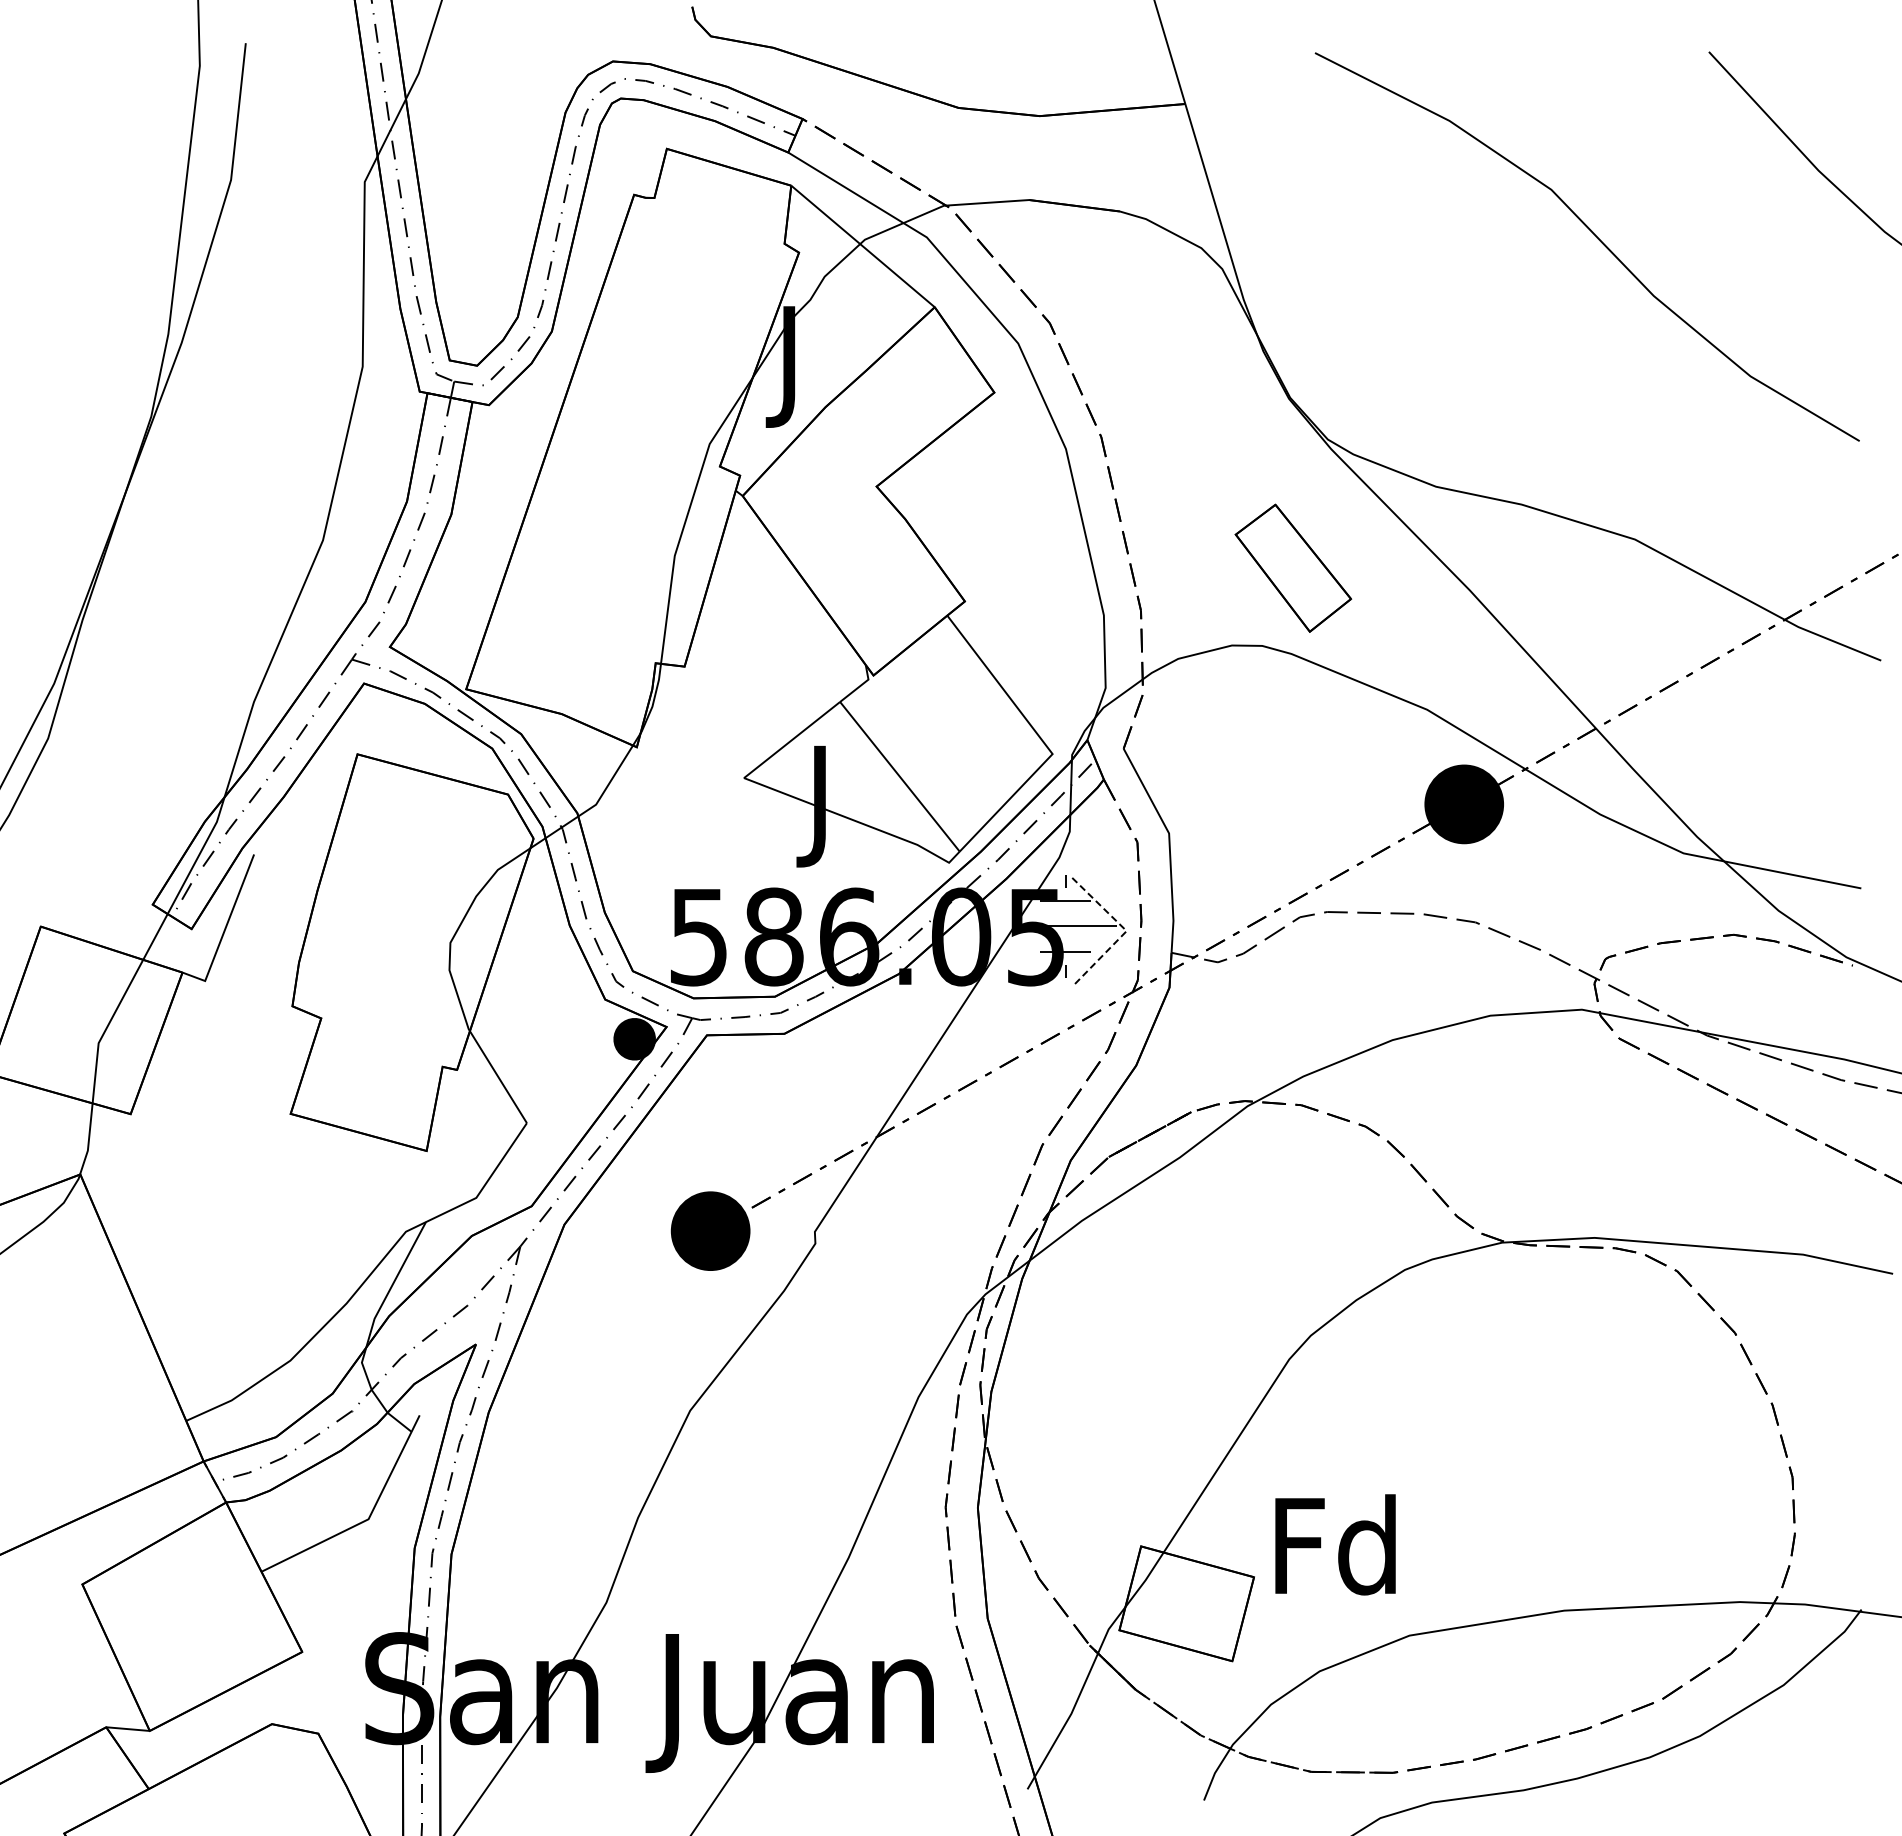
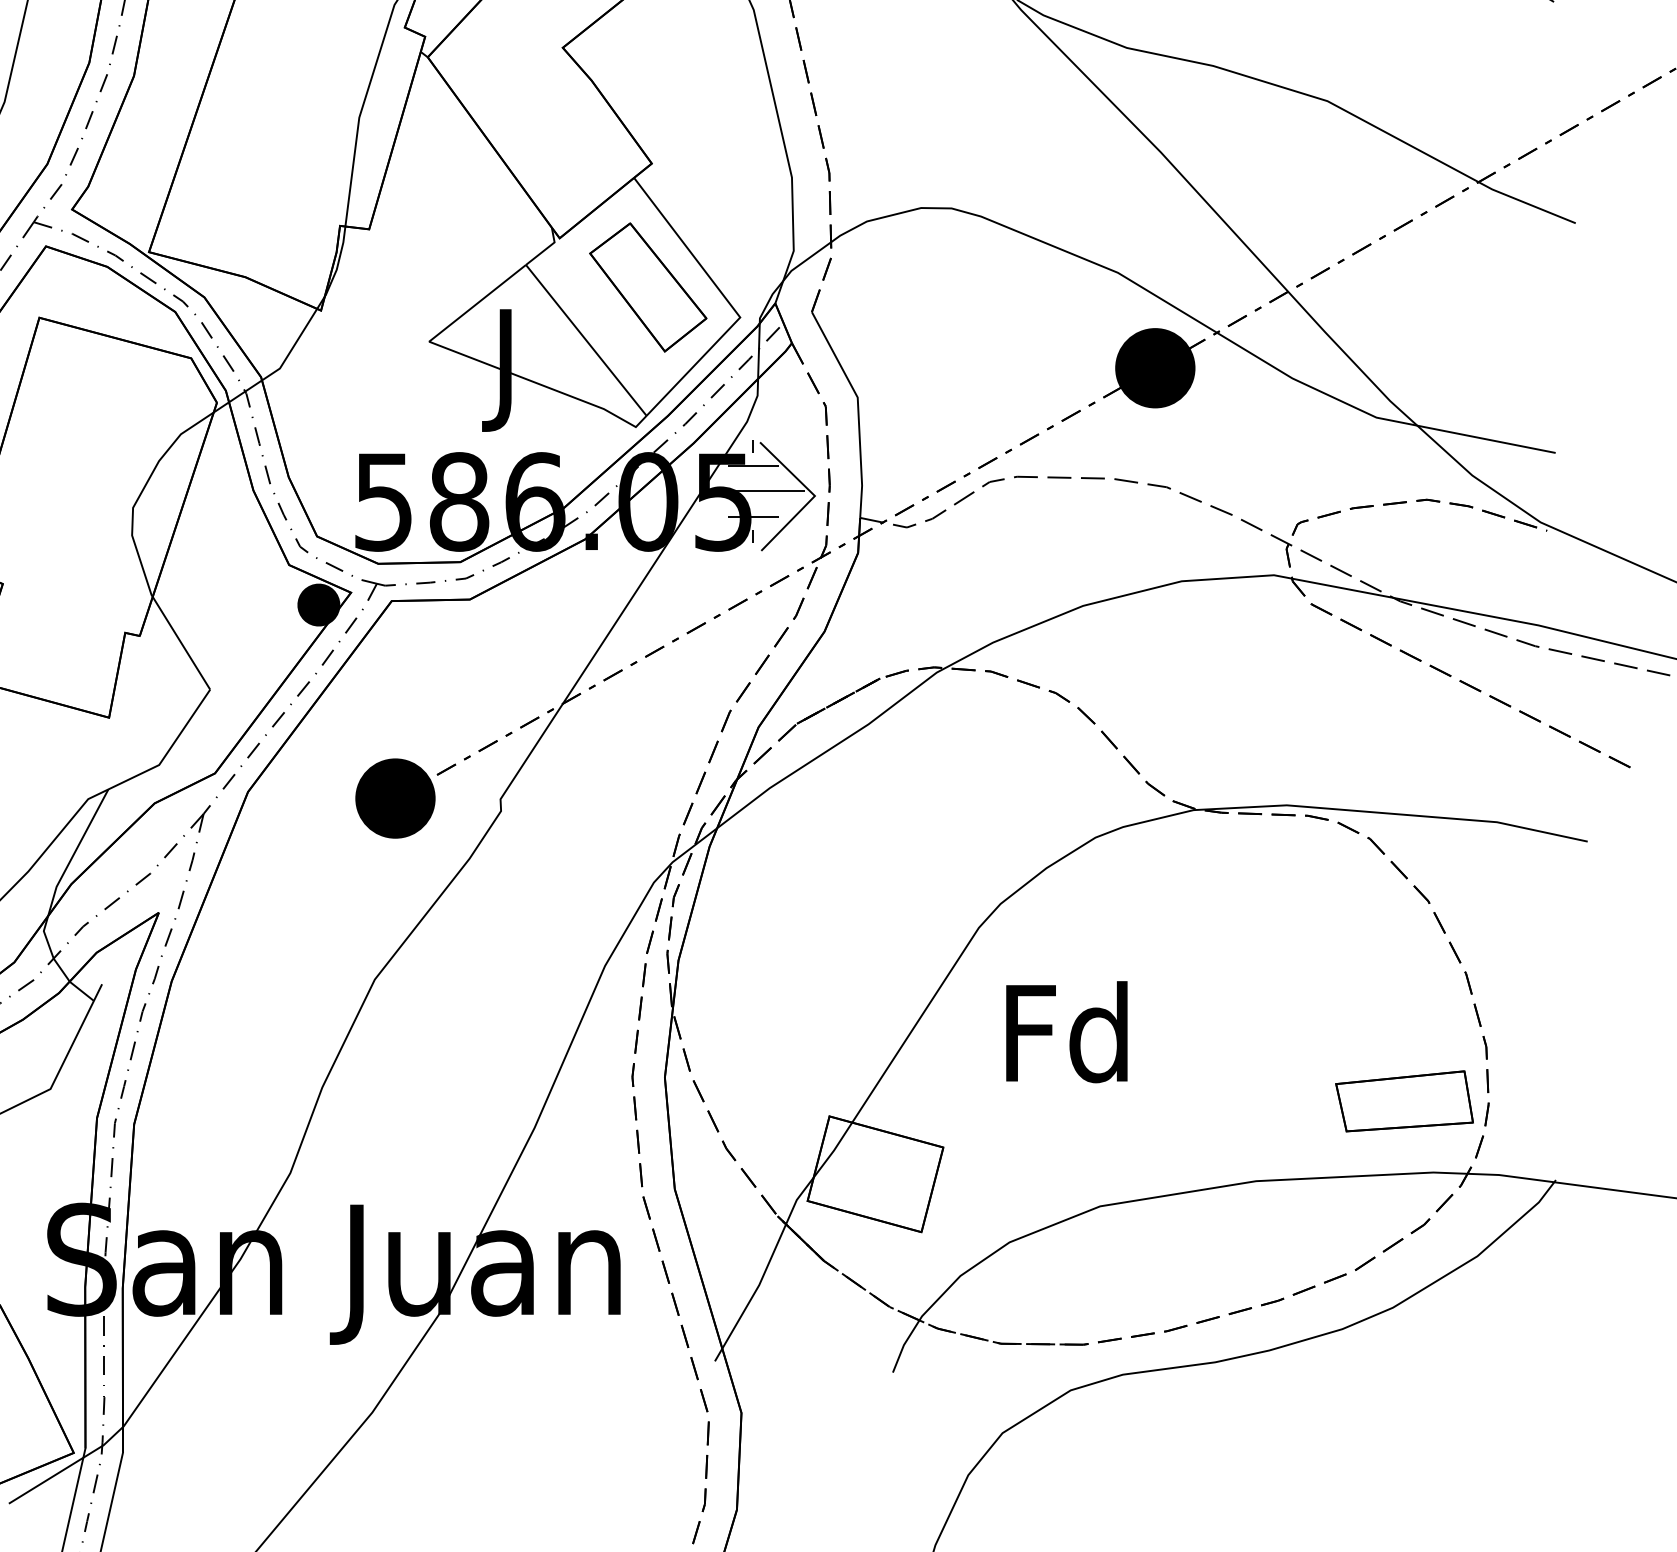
part: (1293, 567) -> (648, 286), moved
line: (1126, 931) -> (814, 496), dashed -> solid
part: (1711, 1531) -> (1404, 1101), added
text: (1335, 1544) -> (1066, 1031), moved

